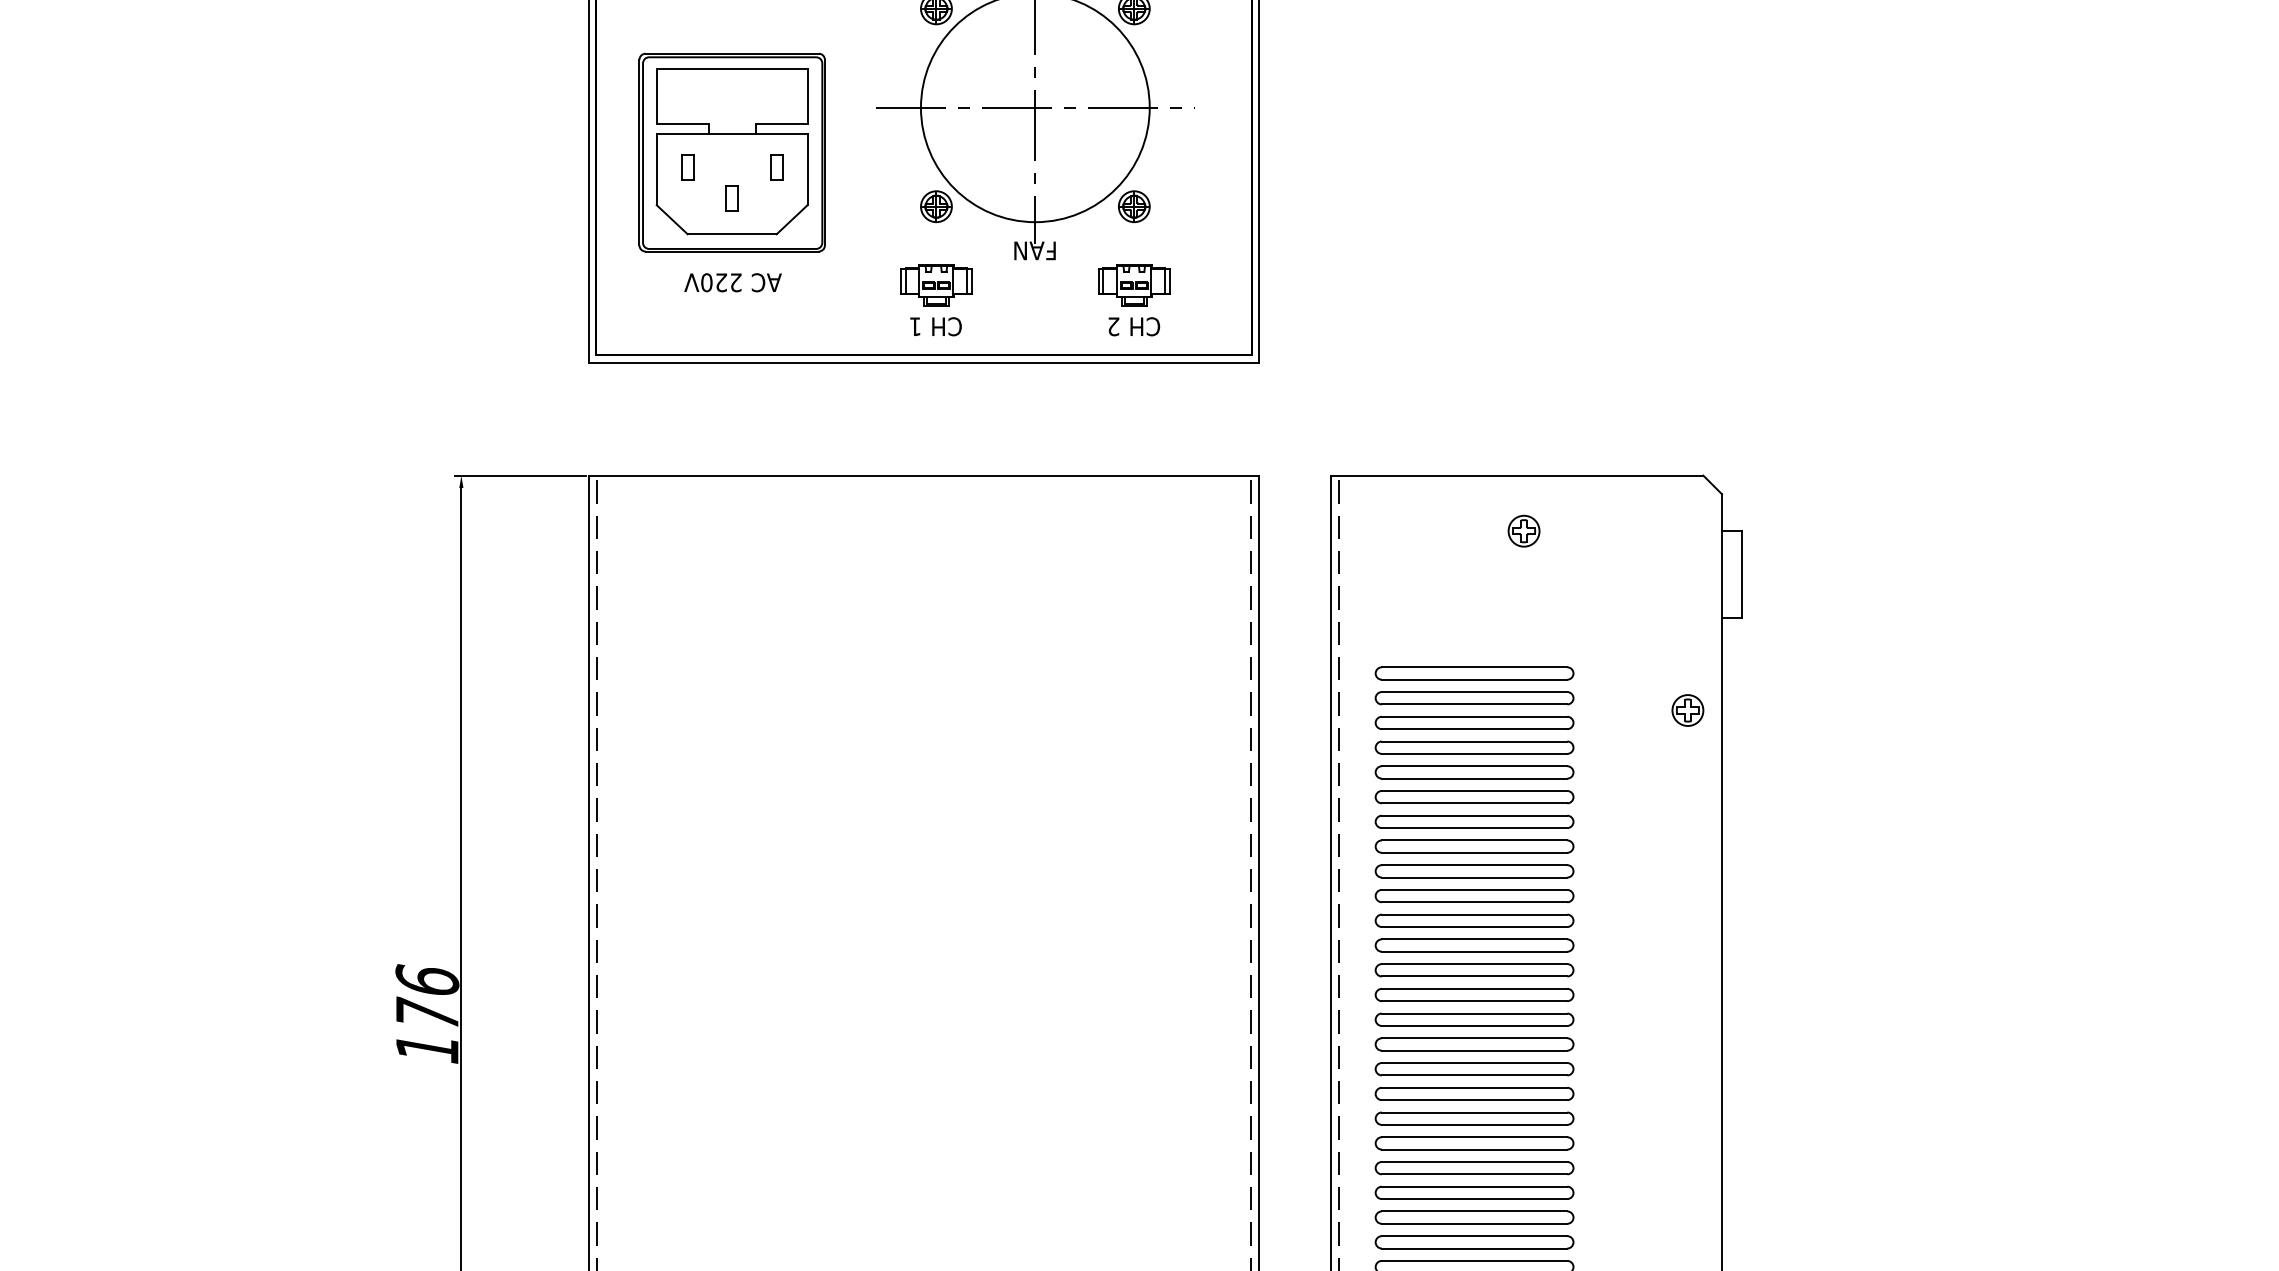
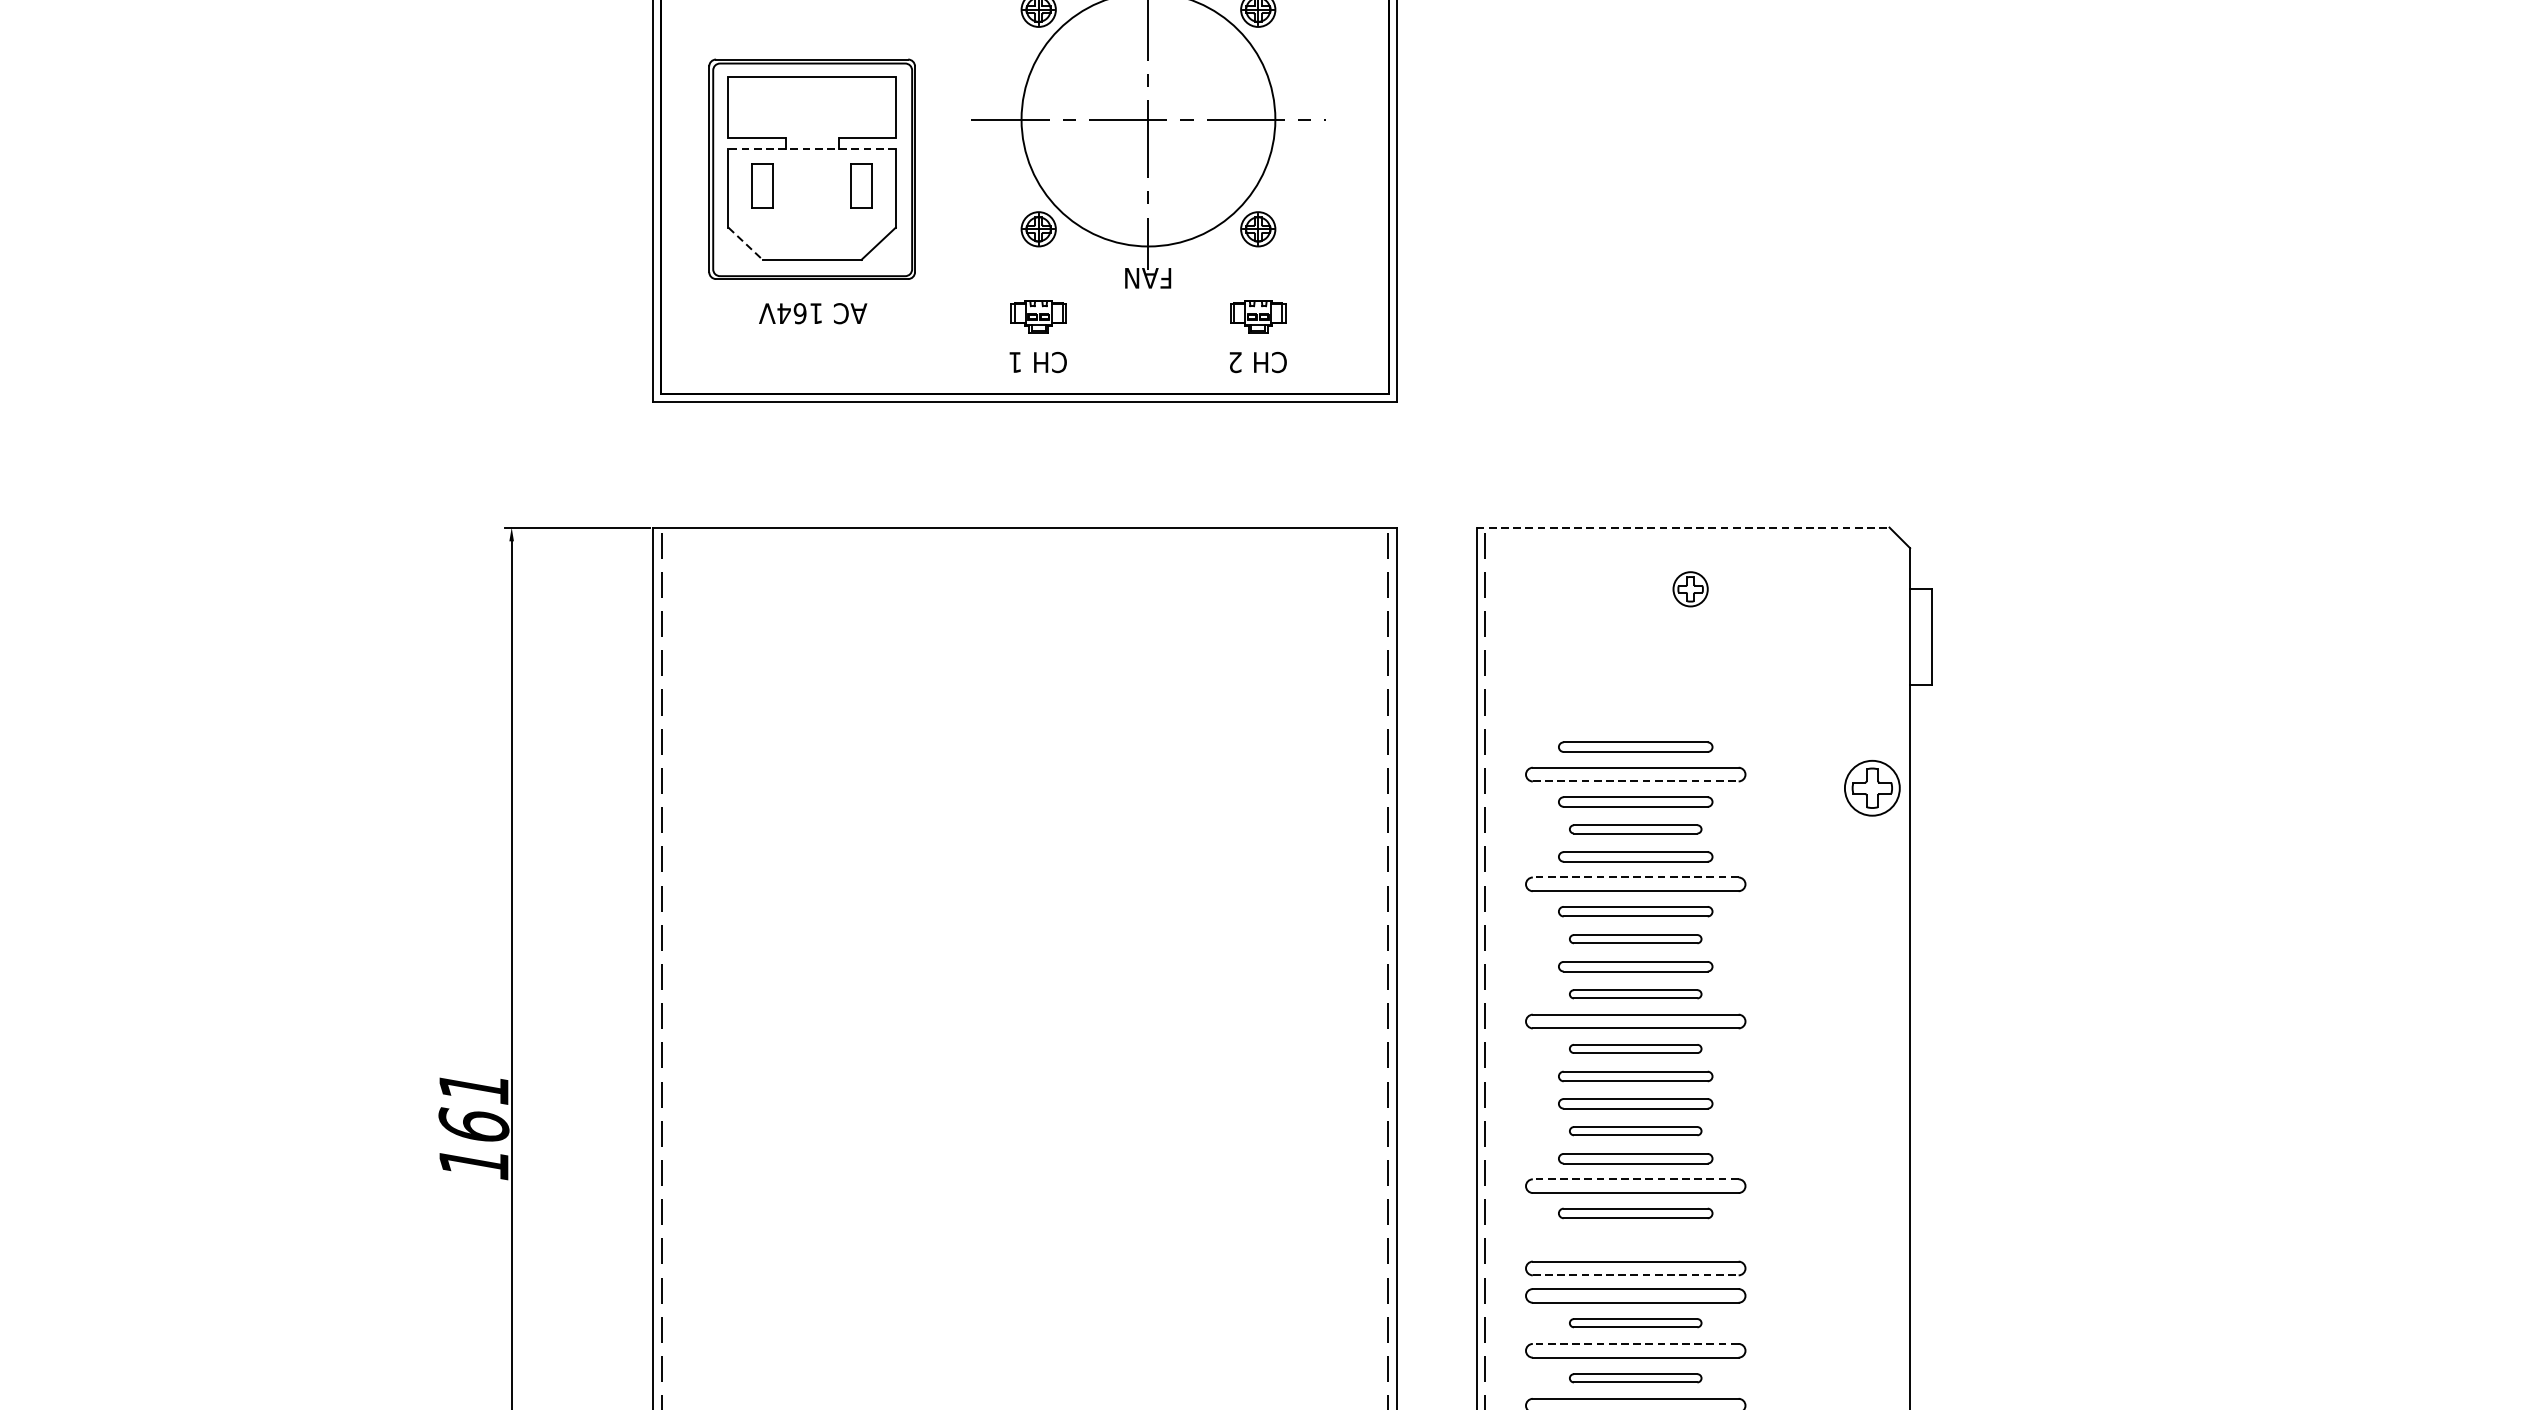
line: (731, 134) -> (811, 149), solid -> dashed
part: (687, 167) -> (762, 185), size x1.6
part: (776, 167) -> (861, 185), size x1.6
part: (731, 198) -> (811, 220), removed
line: (672, 220) -> (745, 244), solid -> dashed
text: (721, 282) -> (800, 313), 220V -> 164V
part: (936, 285) -> (1038, 316), size x0.7
part: (1134, 285) -> (1258, 316), size x0.7
line: (1517, 475) -> (1683, 527), solid -> dashed
part: (1474, 673) -> (1635, 747), size x0.7
line: (1474, 704) -> (1635, 781), solid -> dashed
part: (1687, 710) -> (1871, 788), size x1.6
part: (1474, 722) -> (1635, 801), size x0.7
part: (1474, 747) -> (1635, 829), size x0.6
part: (1474, 772) -> (1635, 856), size x0.7
line: (1474, 790) -> (1635, 876), solid -> dashed
part: (1474, 821) -> (1635, 911), size x0.7
part: (1474, 846) -> (1635, 939), size x0.6
part: (1474, 871) -> (1635, 966), size x0.7
part: (1474, 896) -> (1635, 994), size x0.6
part: (1474, 945) -> (1635, 1048), size x0.6
part: (1474, 970) -> (1635, 1076), size x0.7
part: (1474, 994) -> (1635, 1103), size x0.7
text: (427, 996) -> (474, 1105), 176 -> 161
part: (1474, 1019) -> (1635, 1131), size x0.6
part: (1474, 1044) -> (1635, 1158), size x0.7
line: (1474, 1063) -> (1635, 1179), solid -> dashed
part: (1474, 1093) -> (1635, 1213), size x0.7
part: (1474, 1118) -> (1635, 1240), removed
line: (1474, 1149) -> (1635, 1275), solid -> dashed
part: (1474, 1192) -> (1635, 1322), size x0.6
line: (1474, 1211) -> (1635, 1344), solid -> dashed
part: (1474, 1242) -> (1635, 1378), size x0.6

